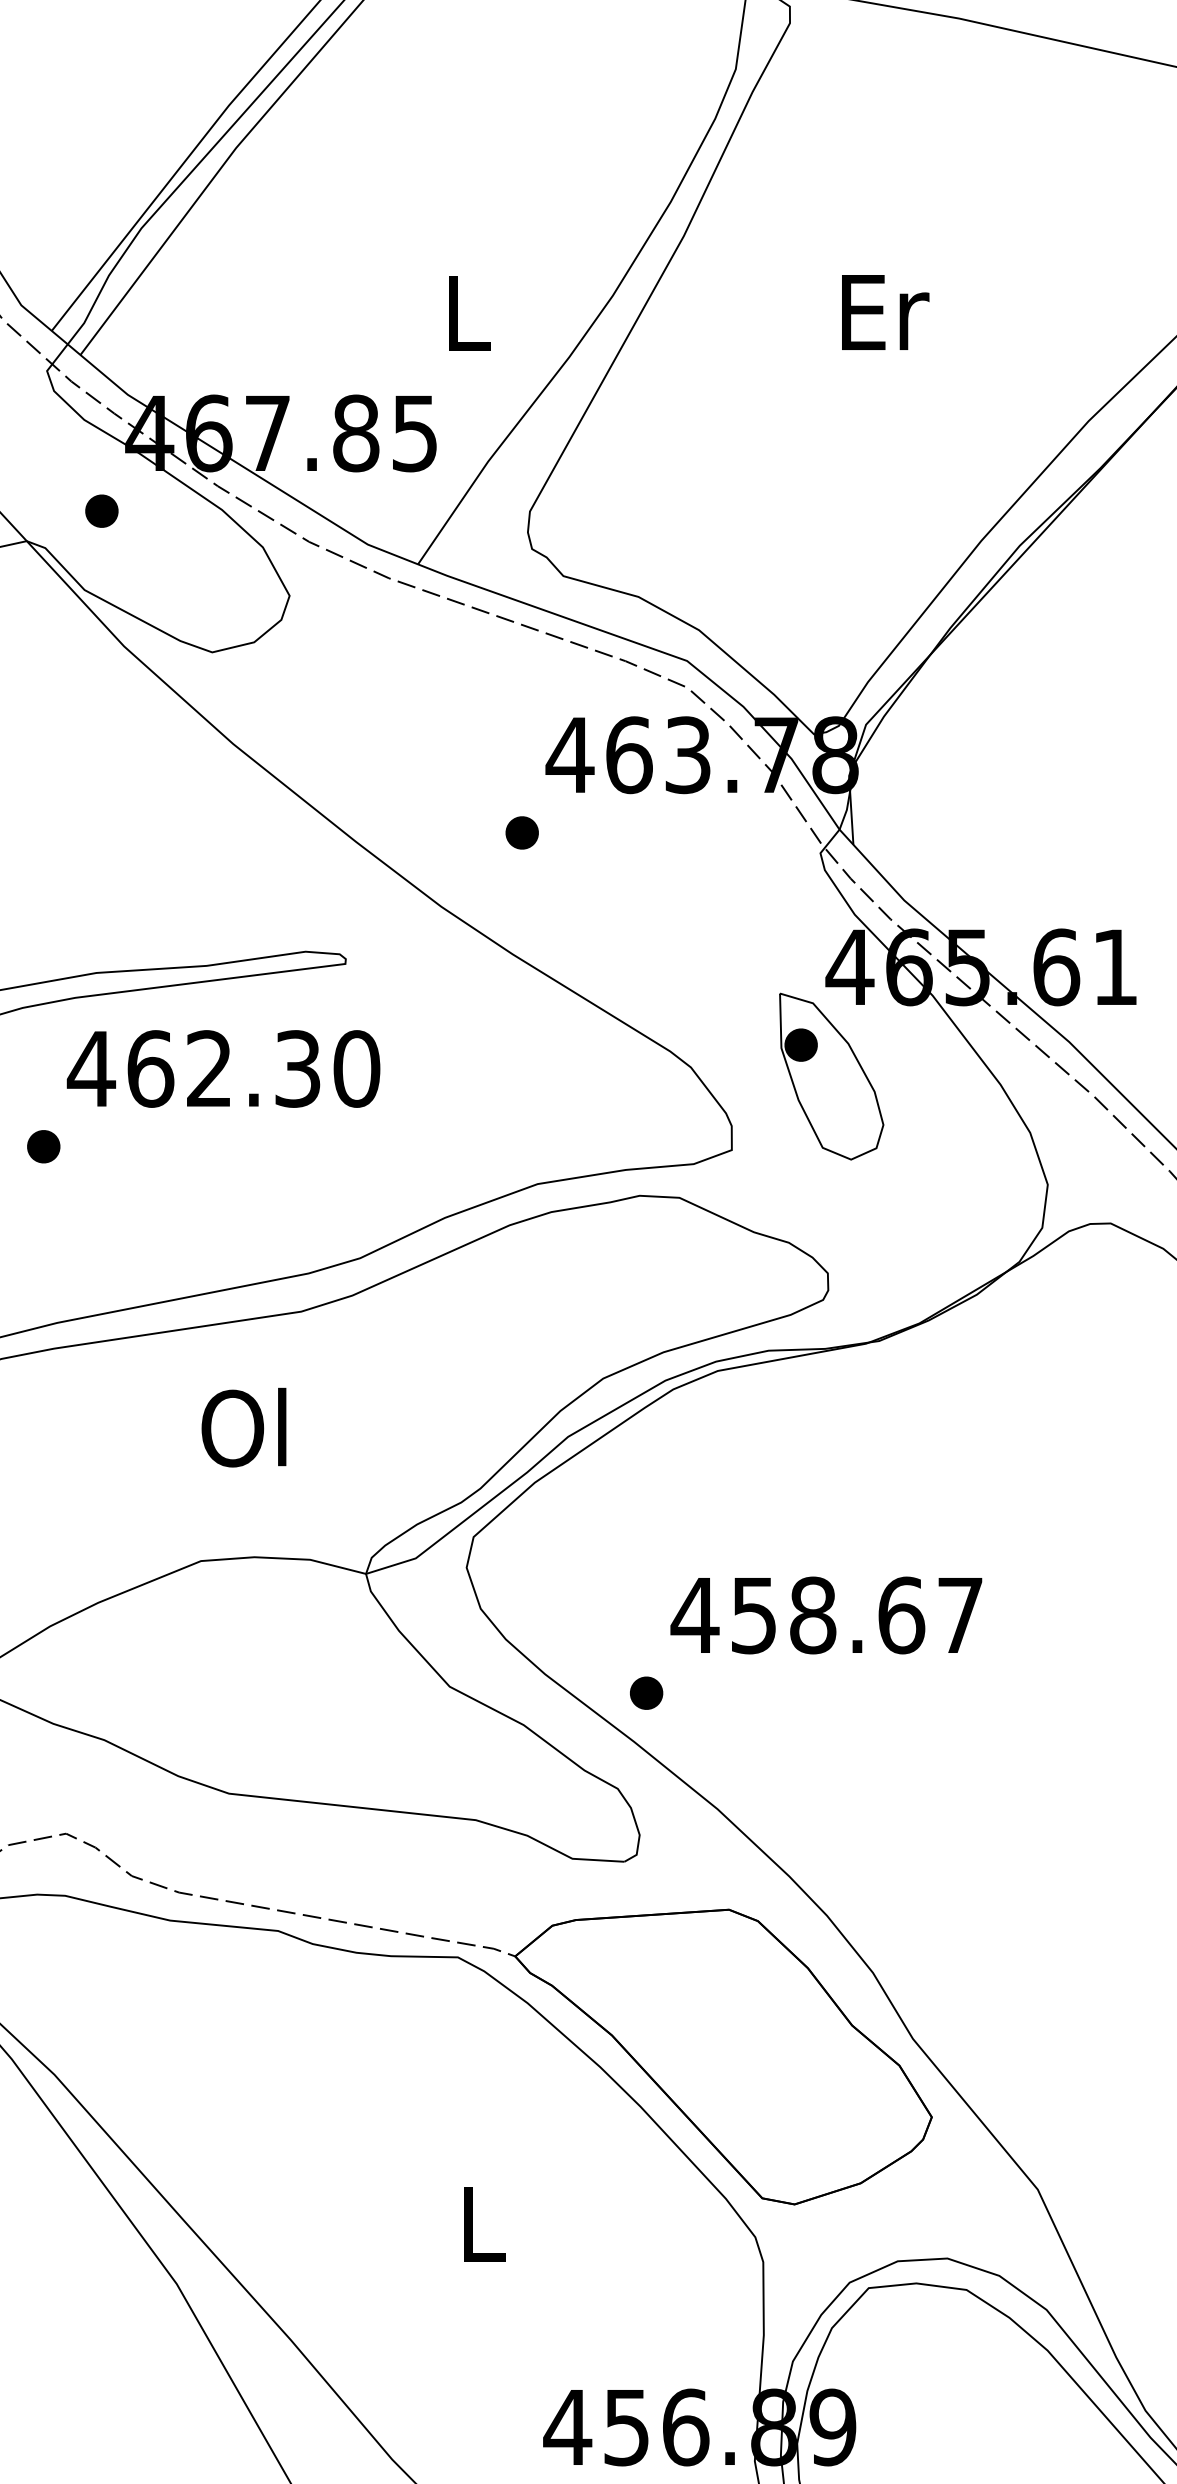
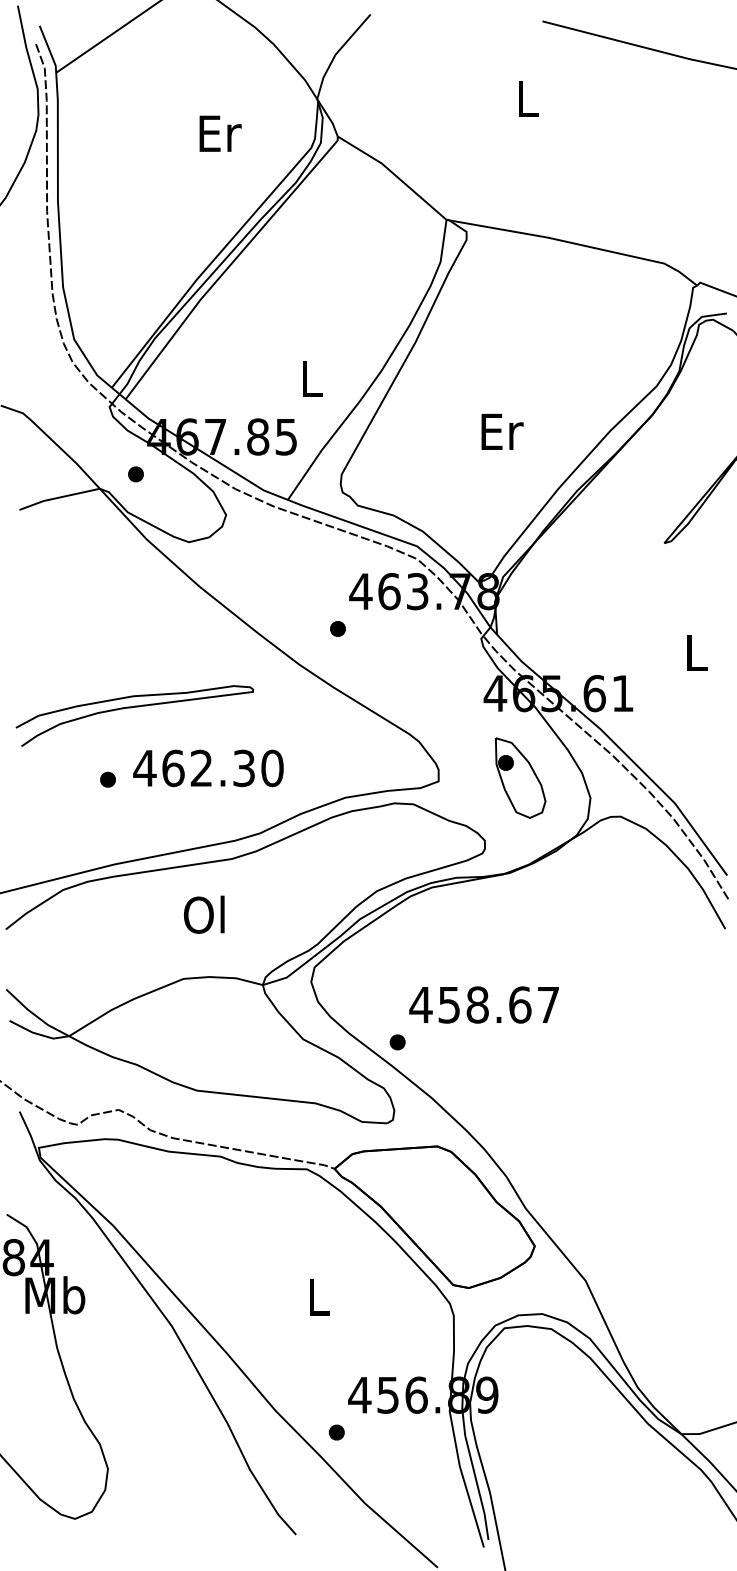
text: (885, 311) -> (502, 431), moved
text: (223, 1069) -> (208, 768), moved
part: (831, 1075) -> (520, 777), moved

